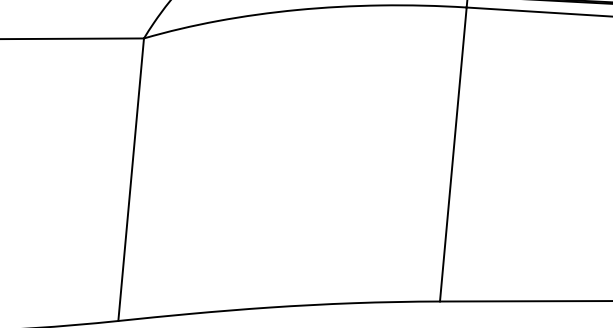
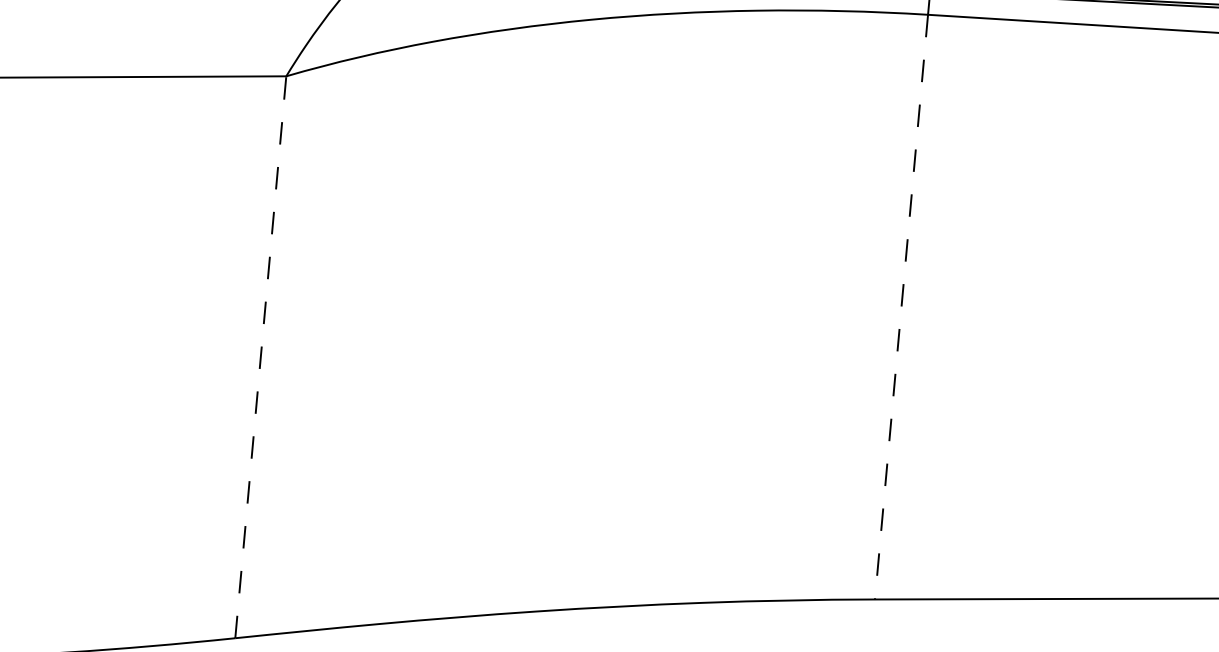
line: (453, 154) -> (901, 307), solid -> dashed
line: (131, 179) -> (261, 356), solid -> dashed

